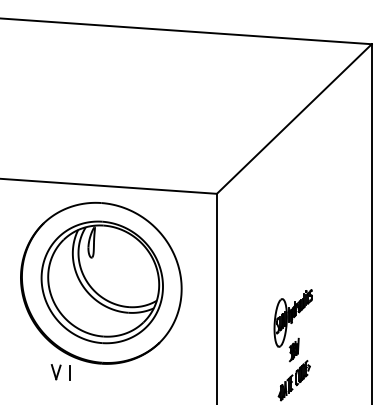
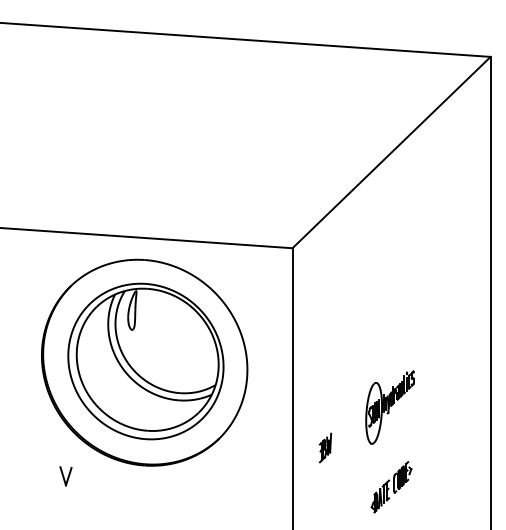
part: (294, 349) -> (325, 447), moved
part: (55, 372) -> (65, 476), moved
line: (69, 373) -> (104, 477), removed

